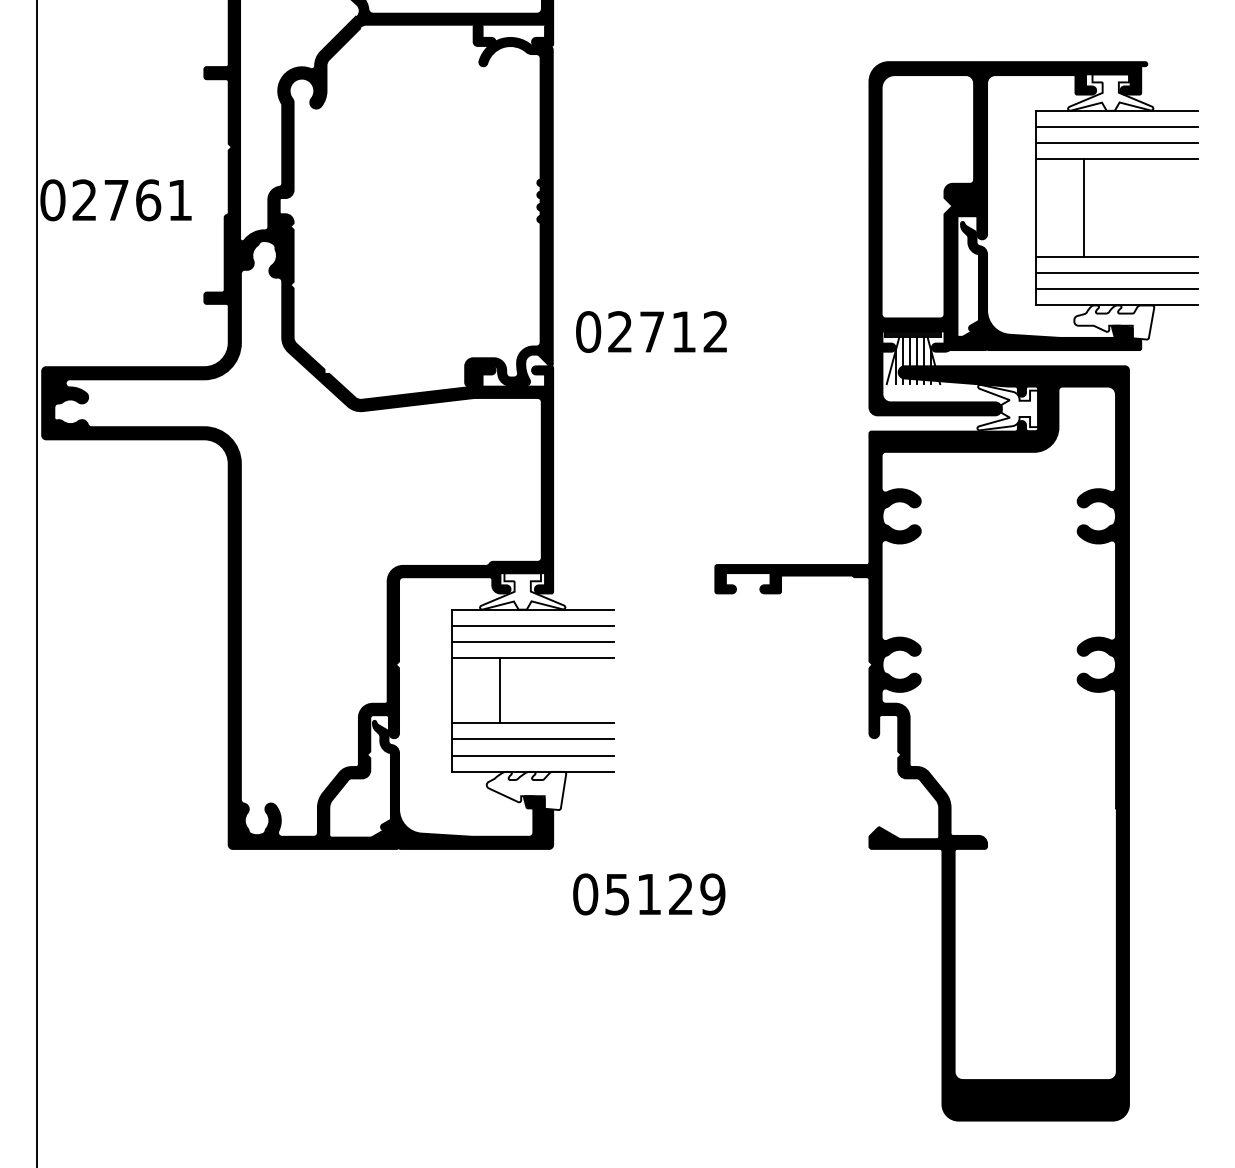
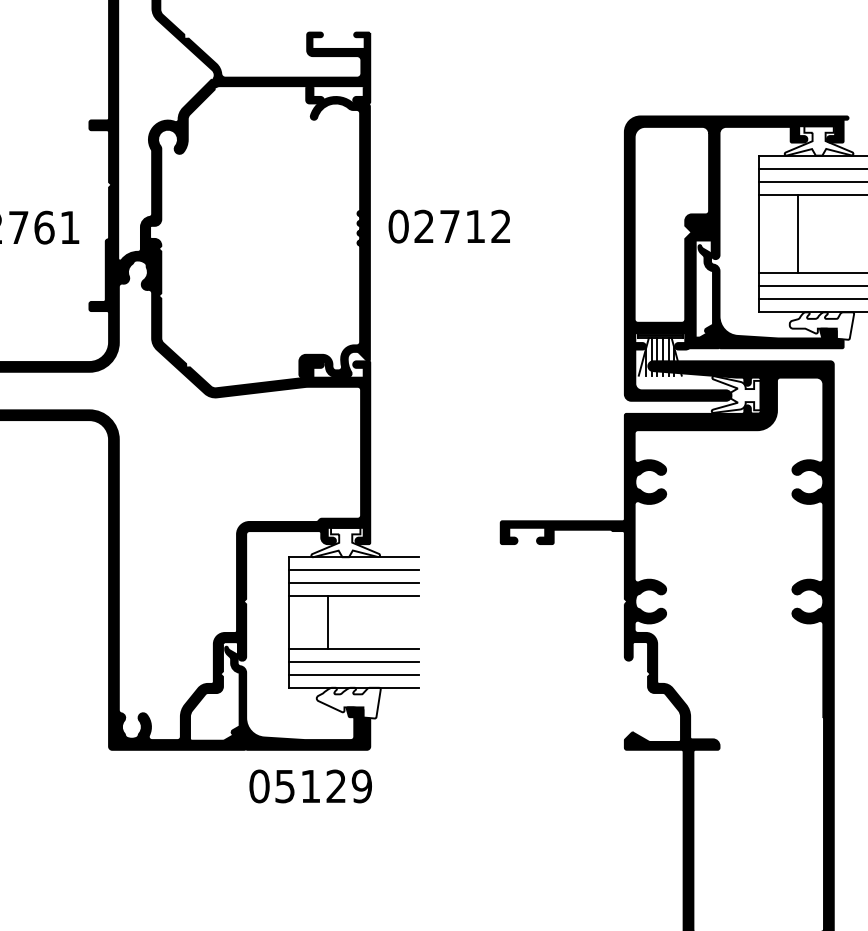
text: (651, 331) -> (449, 226), moved
text: (649, 894) -> (310, 786), moved

